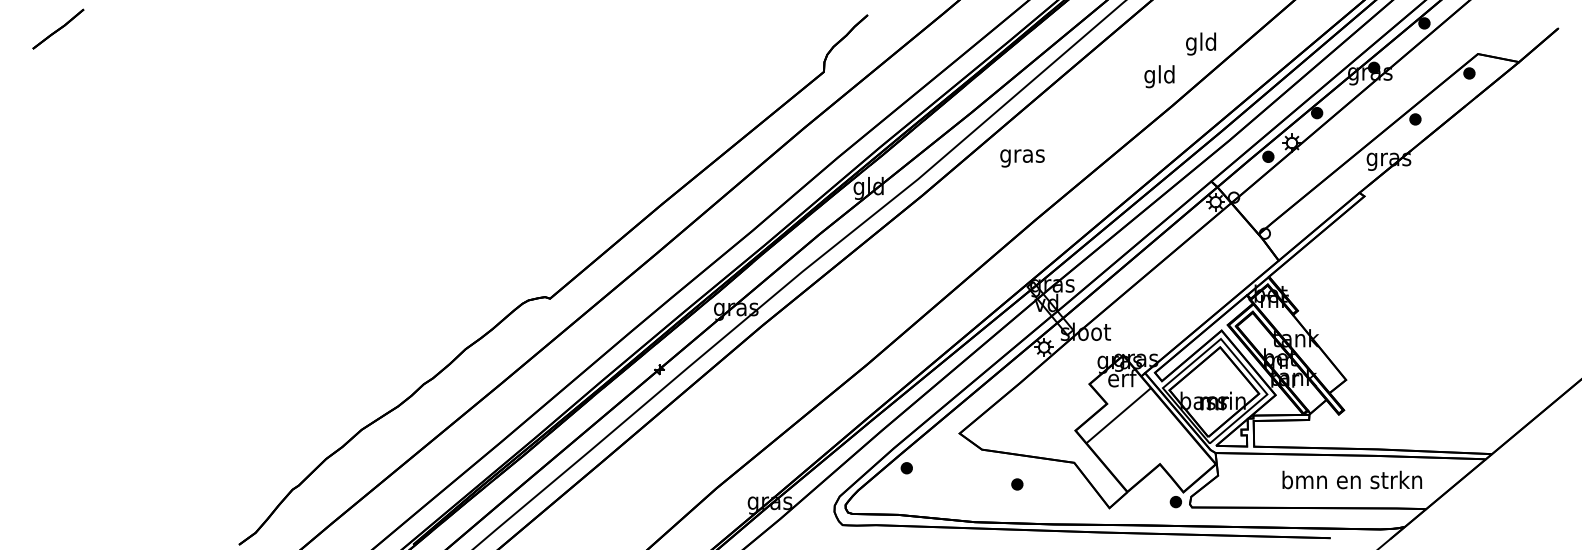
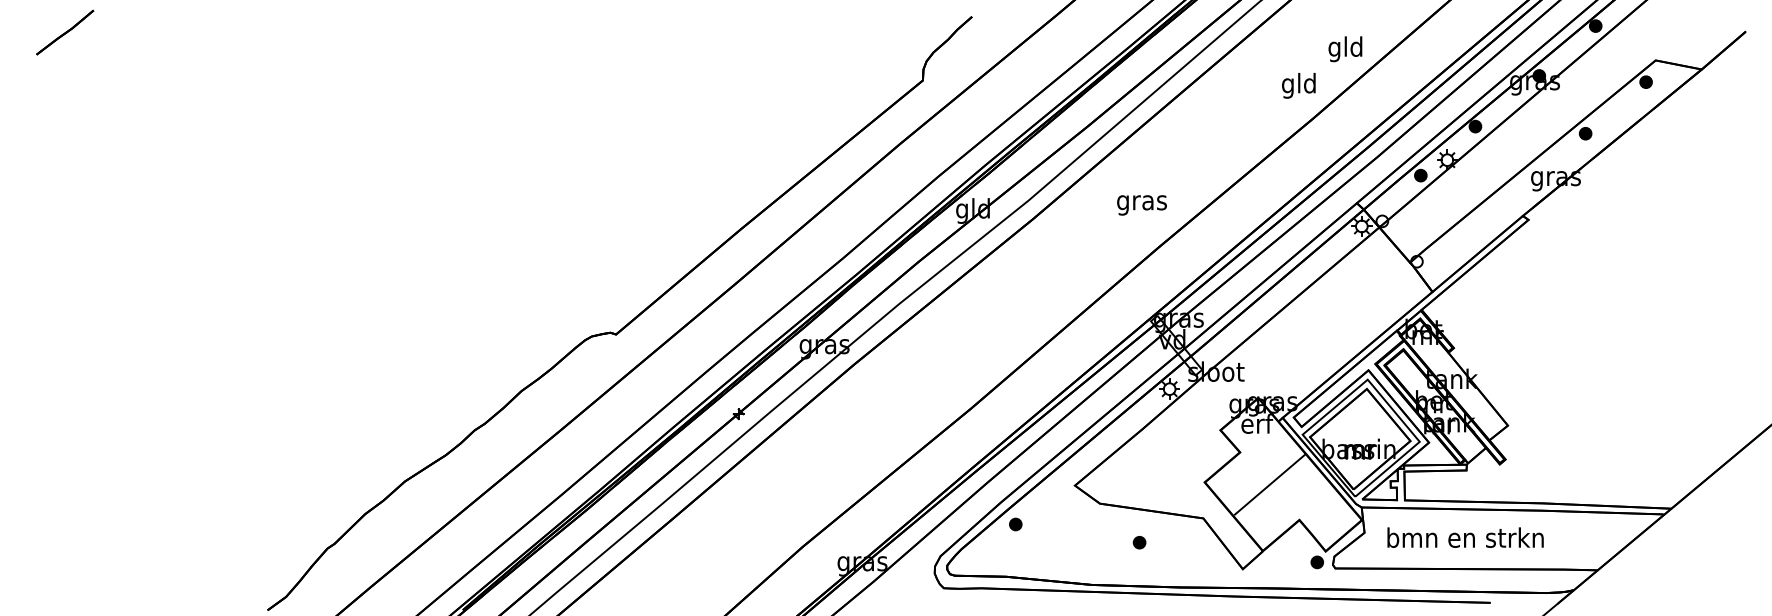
text: (1022, 158) -> (1142, 205), moved
line: (1118, 415) -> (1269, 484), moved
text: (1351, 479) -> (1464, 537), moved

